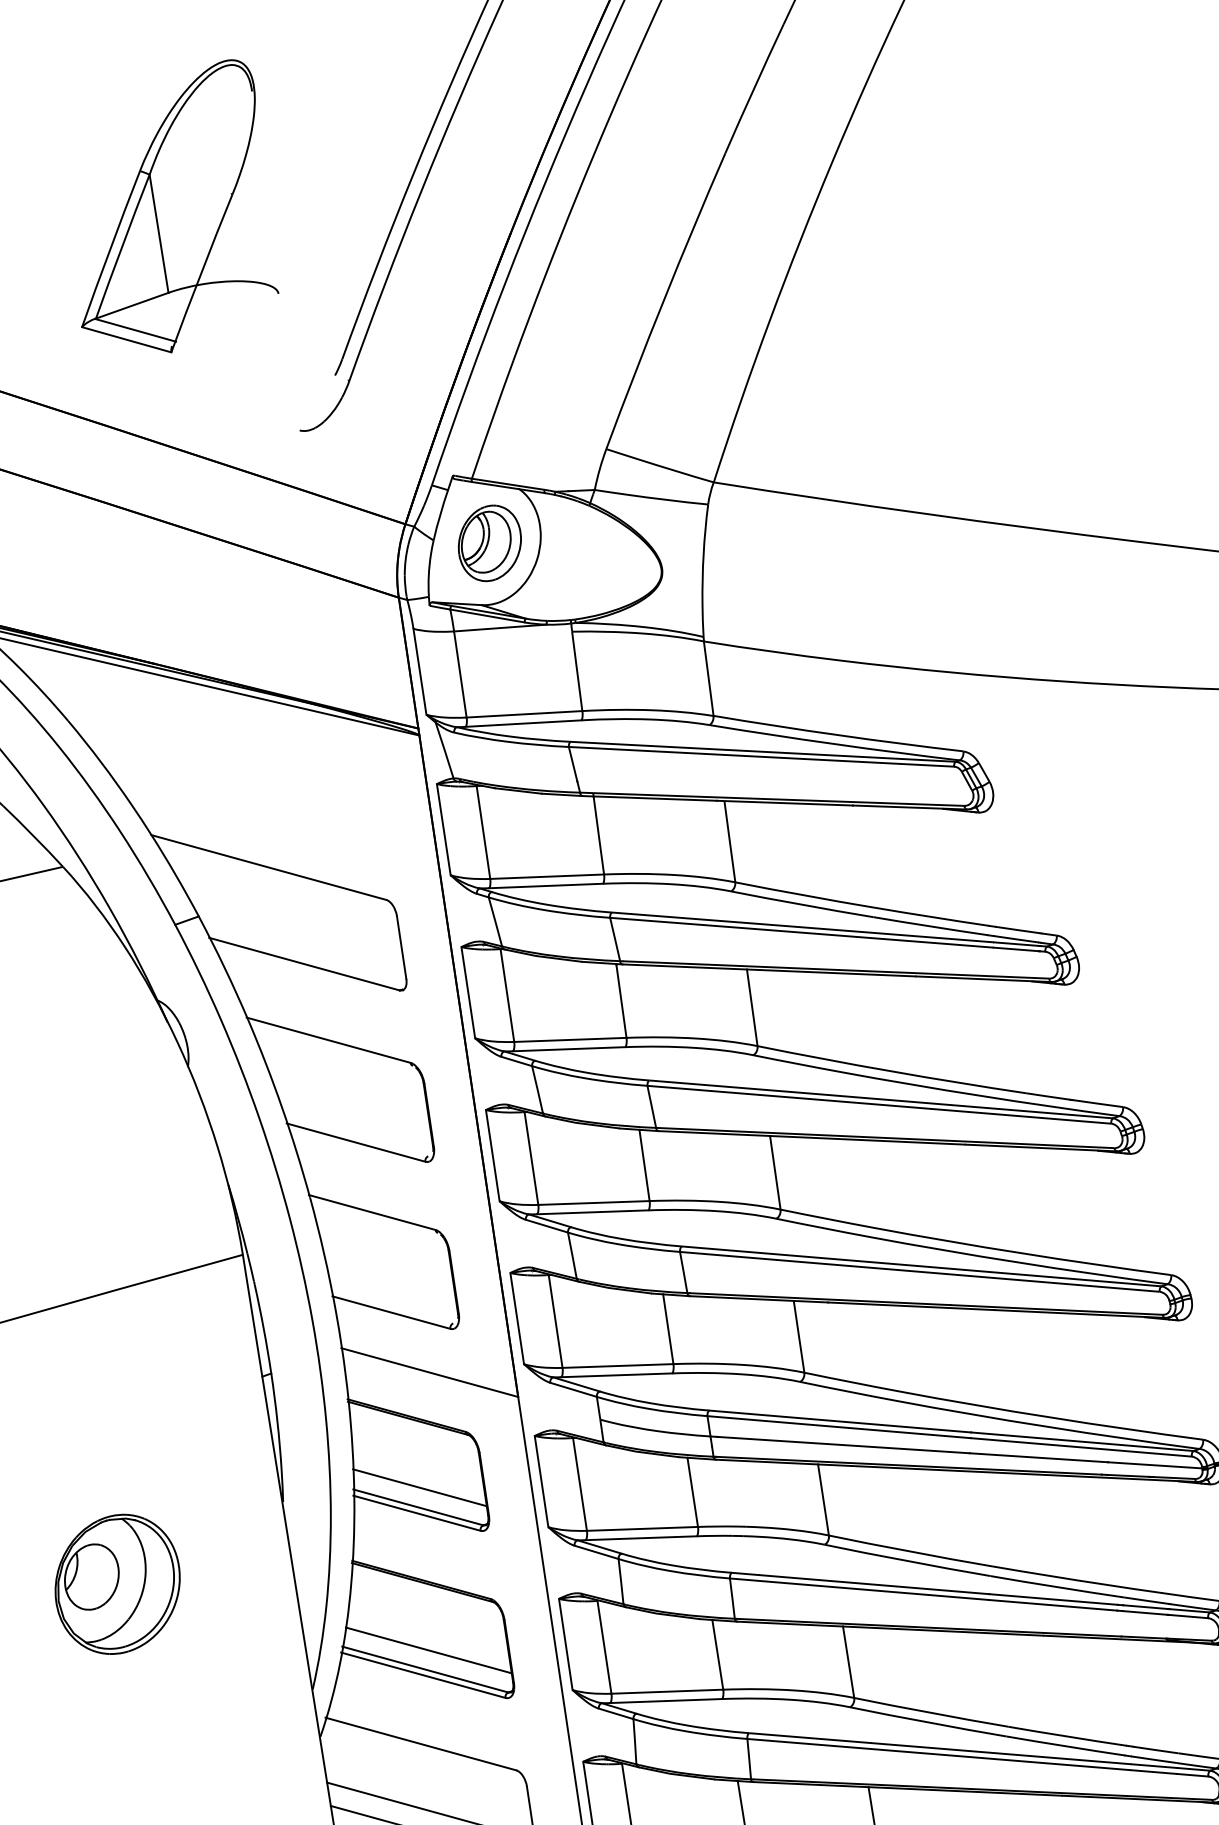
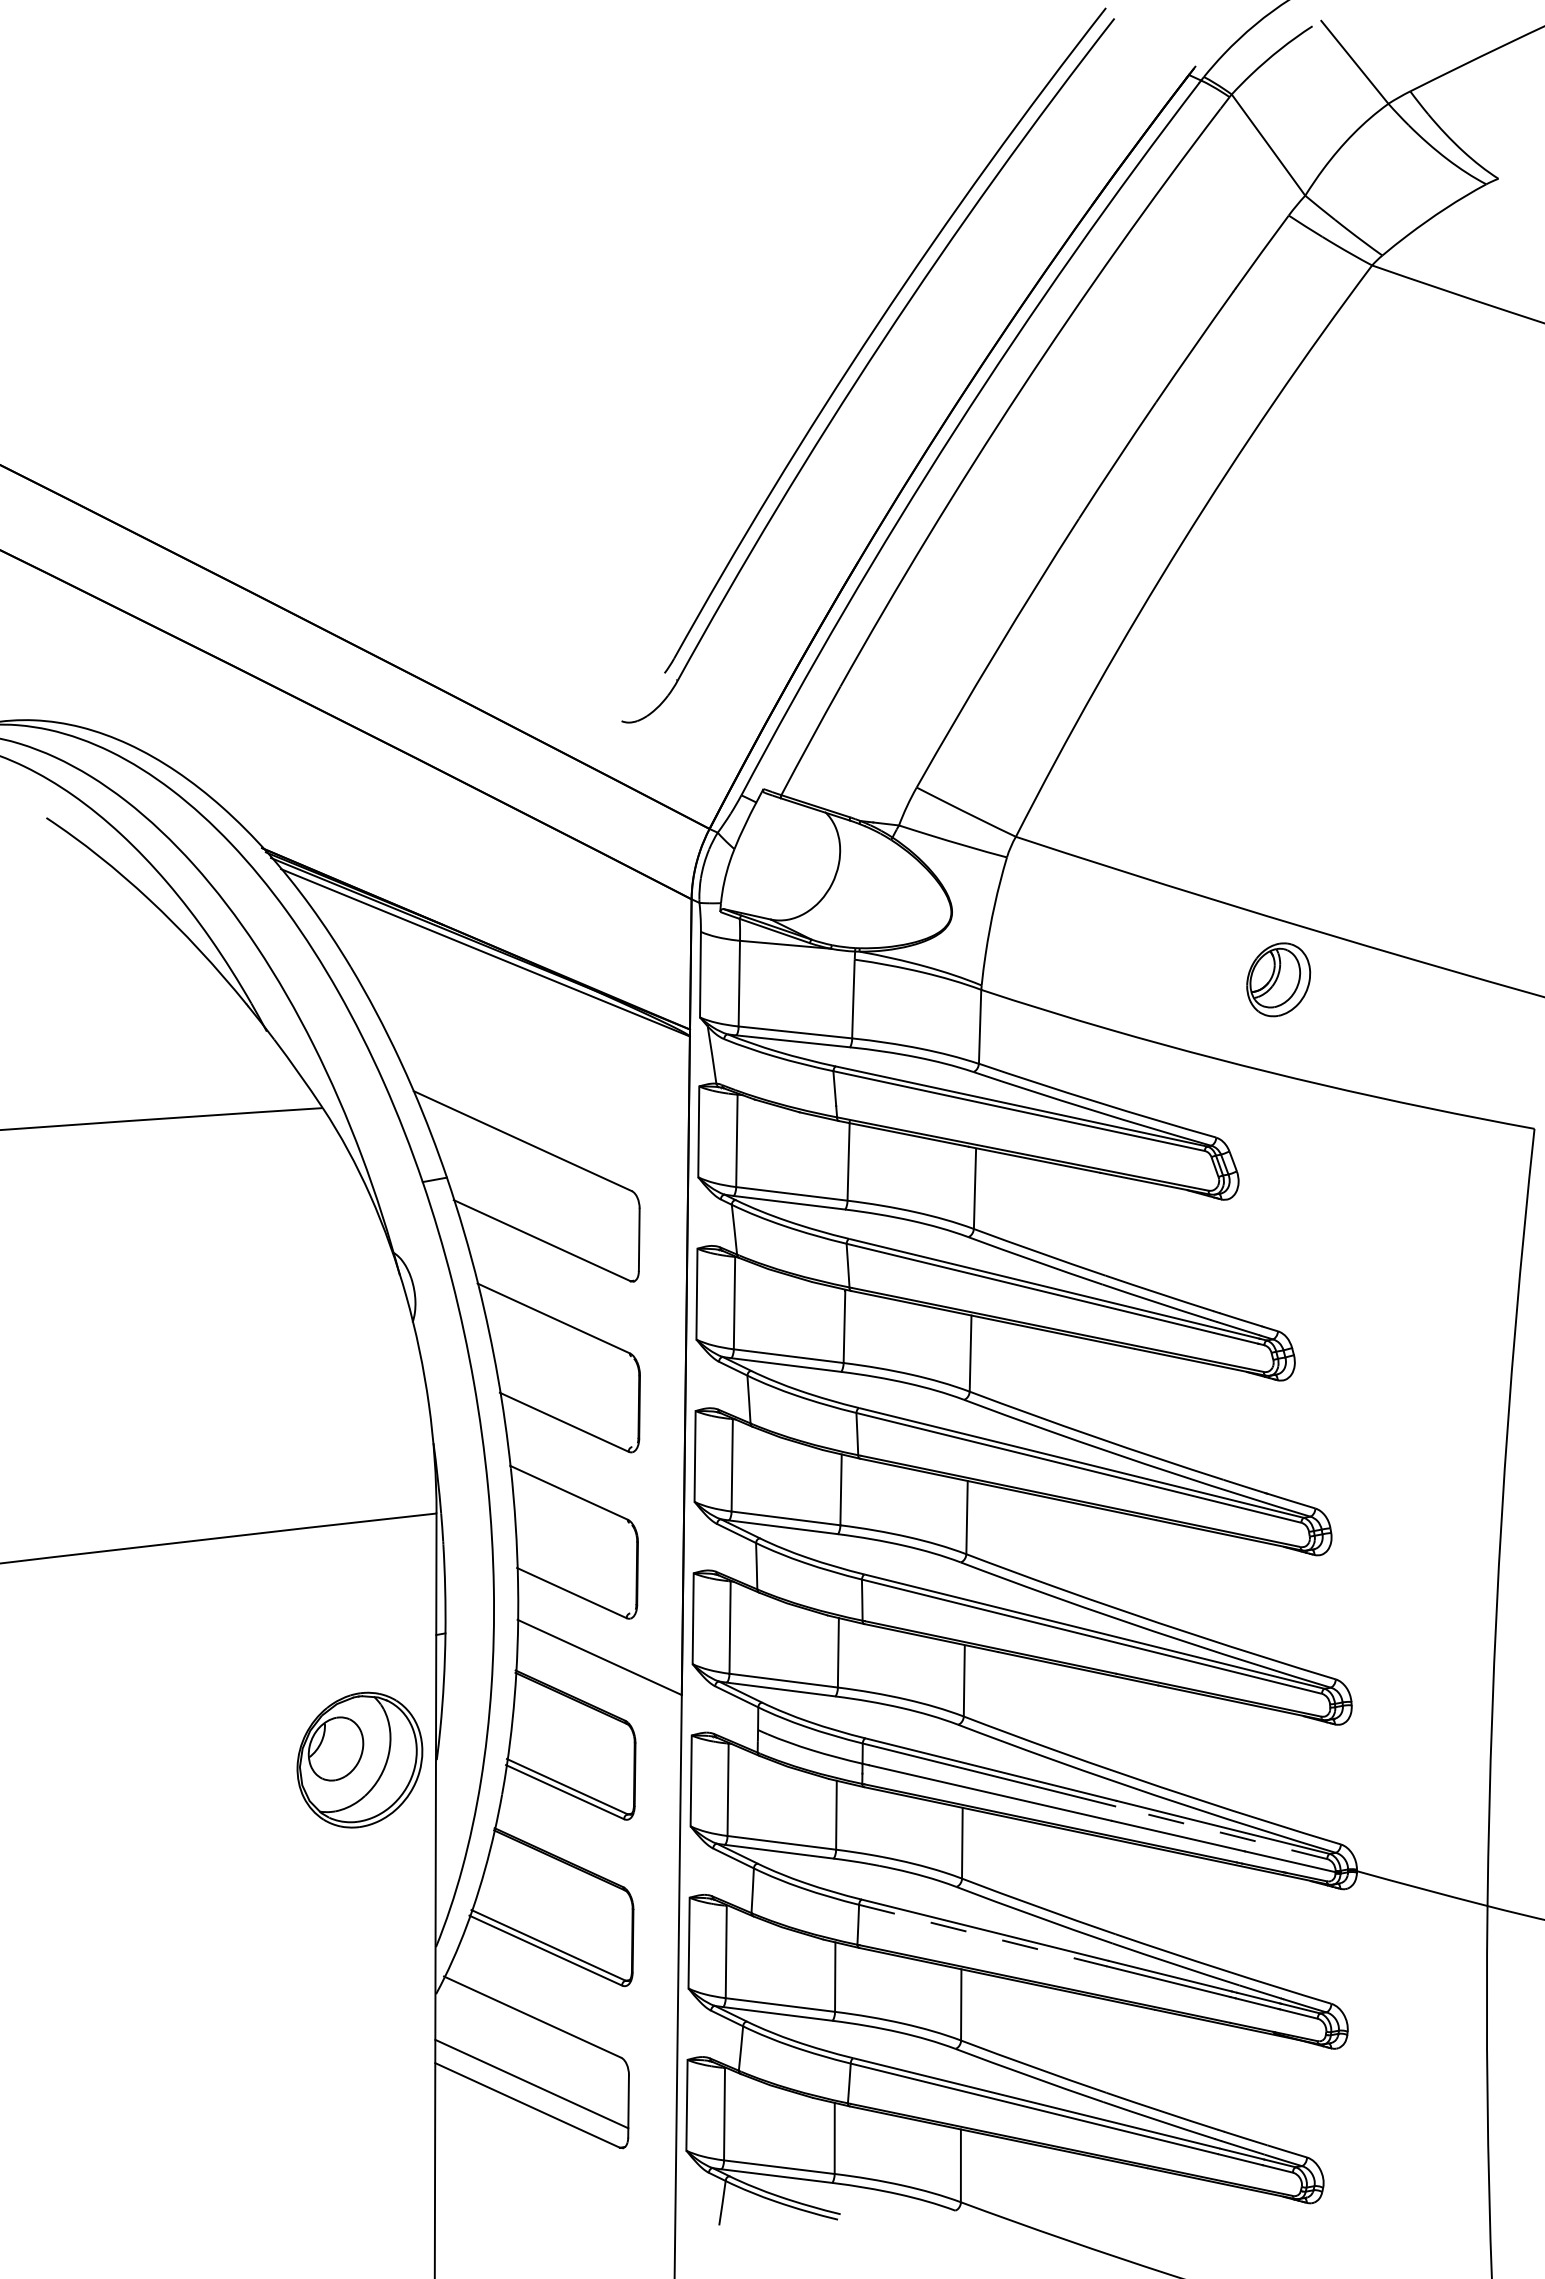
part: (168, 211) -> (528, 487), removed
part: (489, 543) -> (1278, 979), moved
line: (1080, 1447) -> (1220, 1832), solid -> dashed
line: (419, 1487) -> (571, 1767), removed
part: (117, 1583) -> (359, 1759), moved
line: (859, 1589) -> (983, 1935), solid -> dashed
line: (429, 1650) -> (555, 1927), removed

